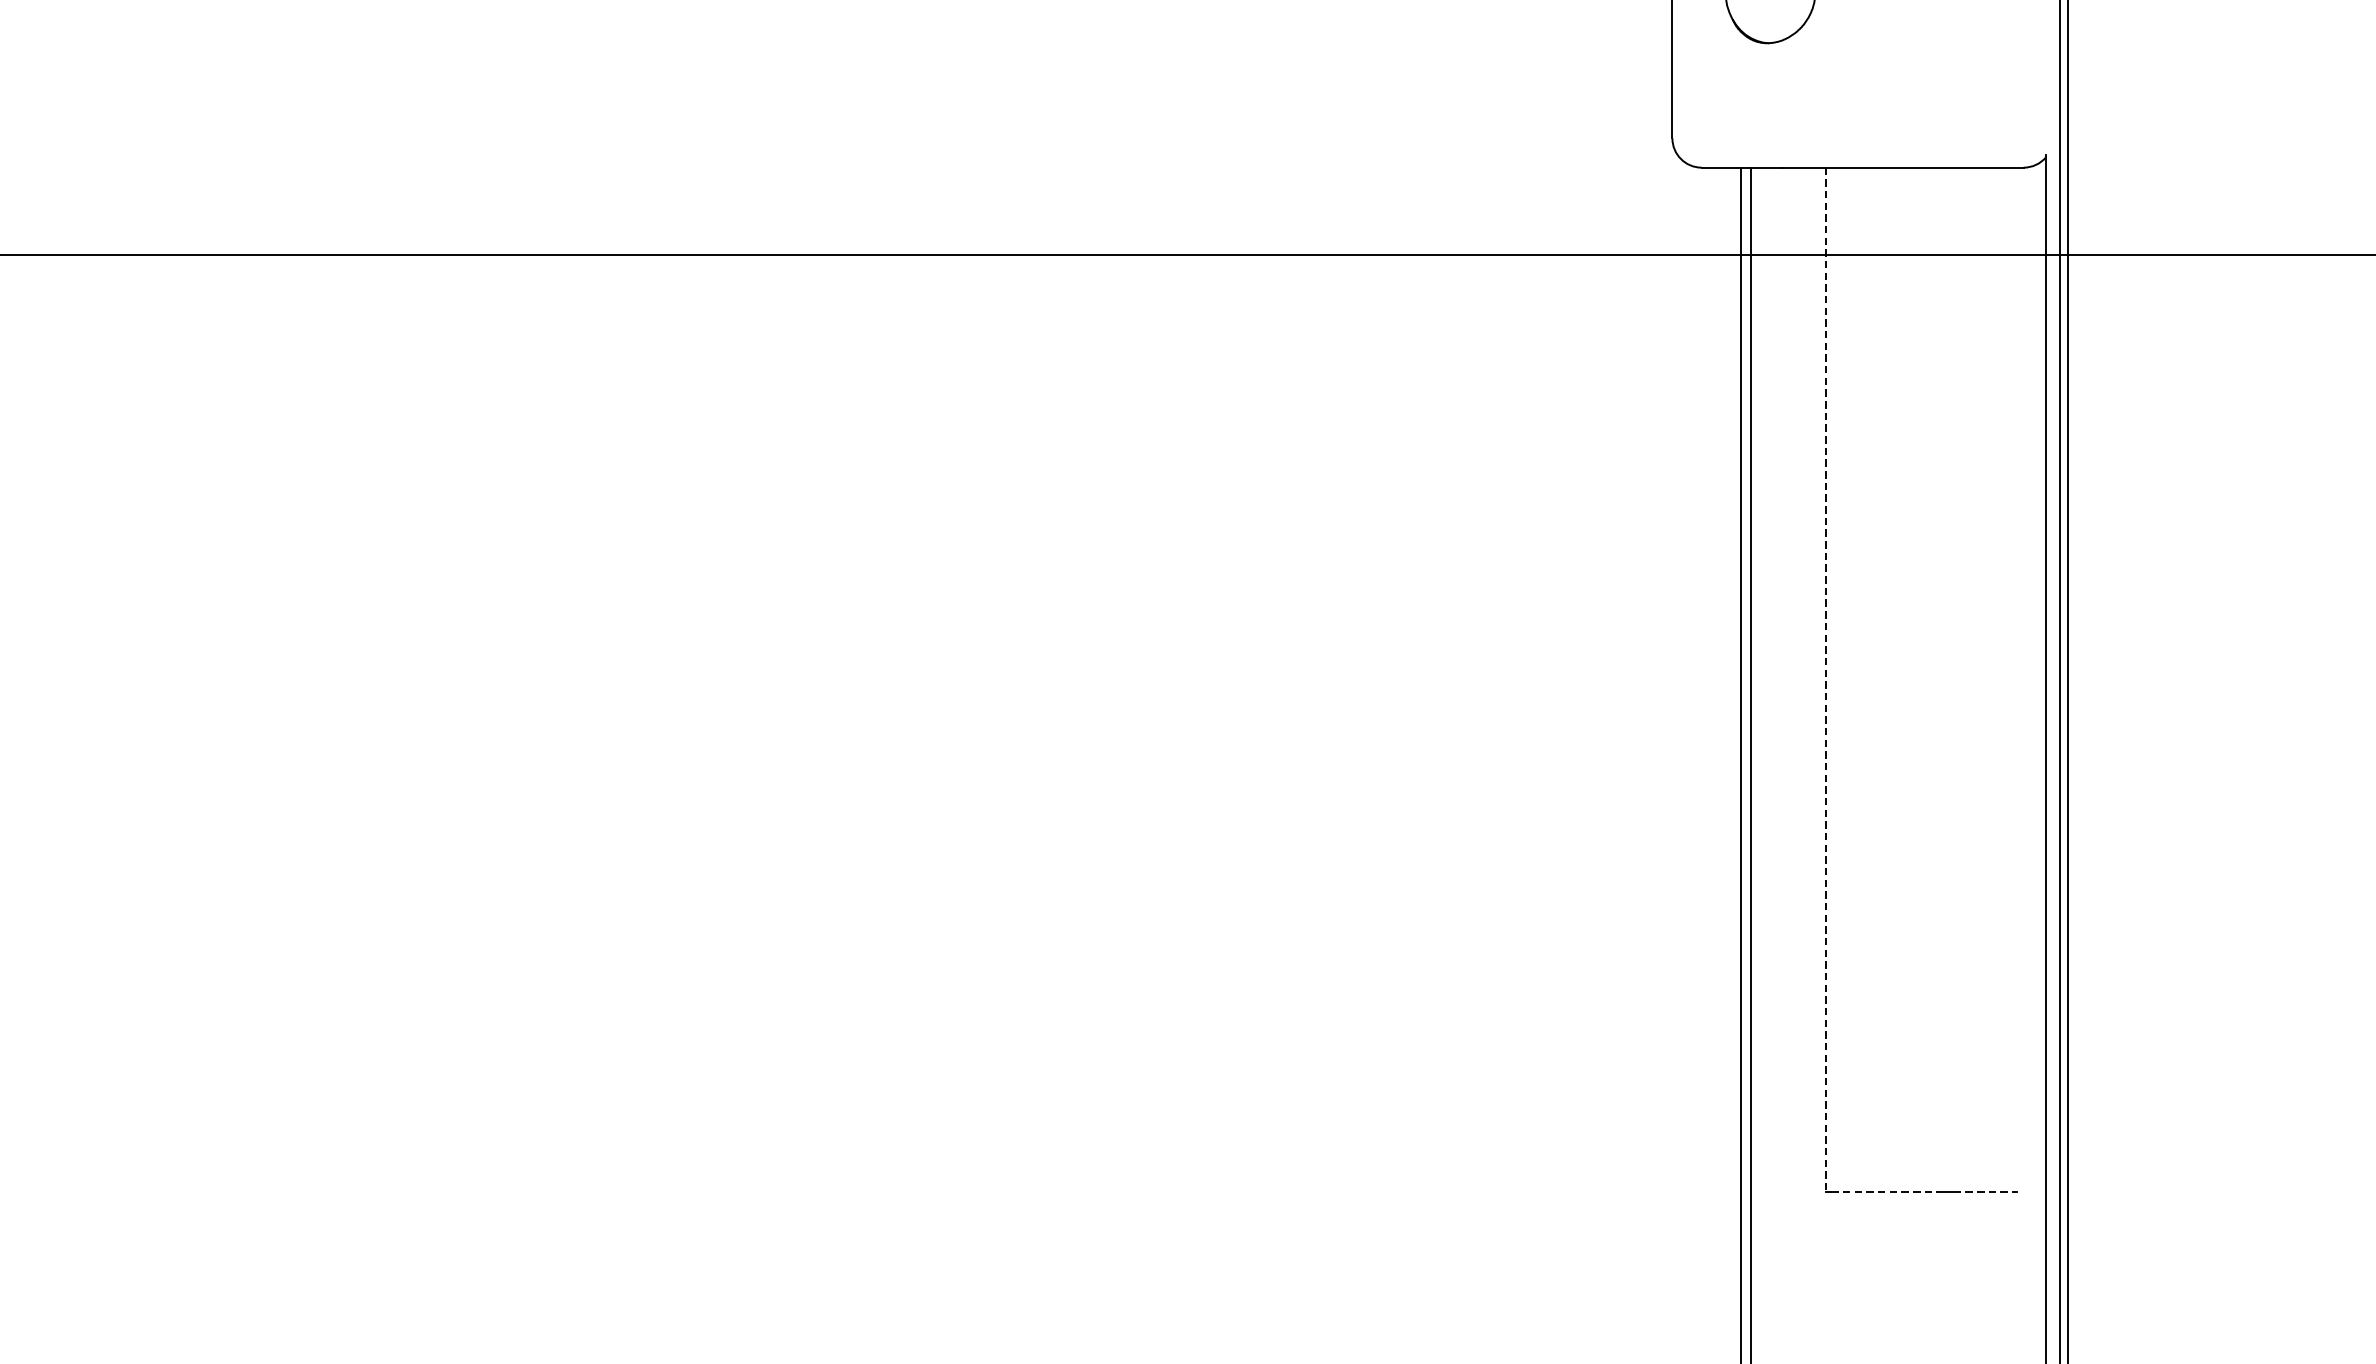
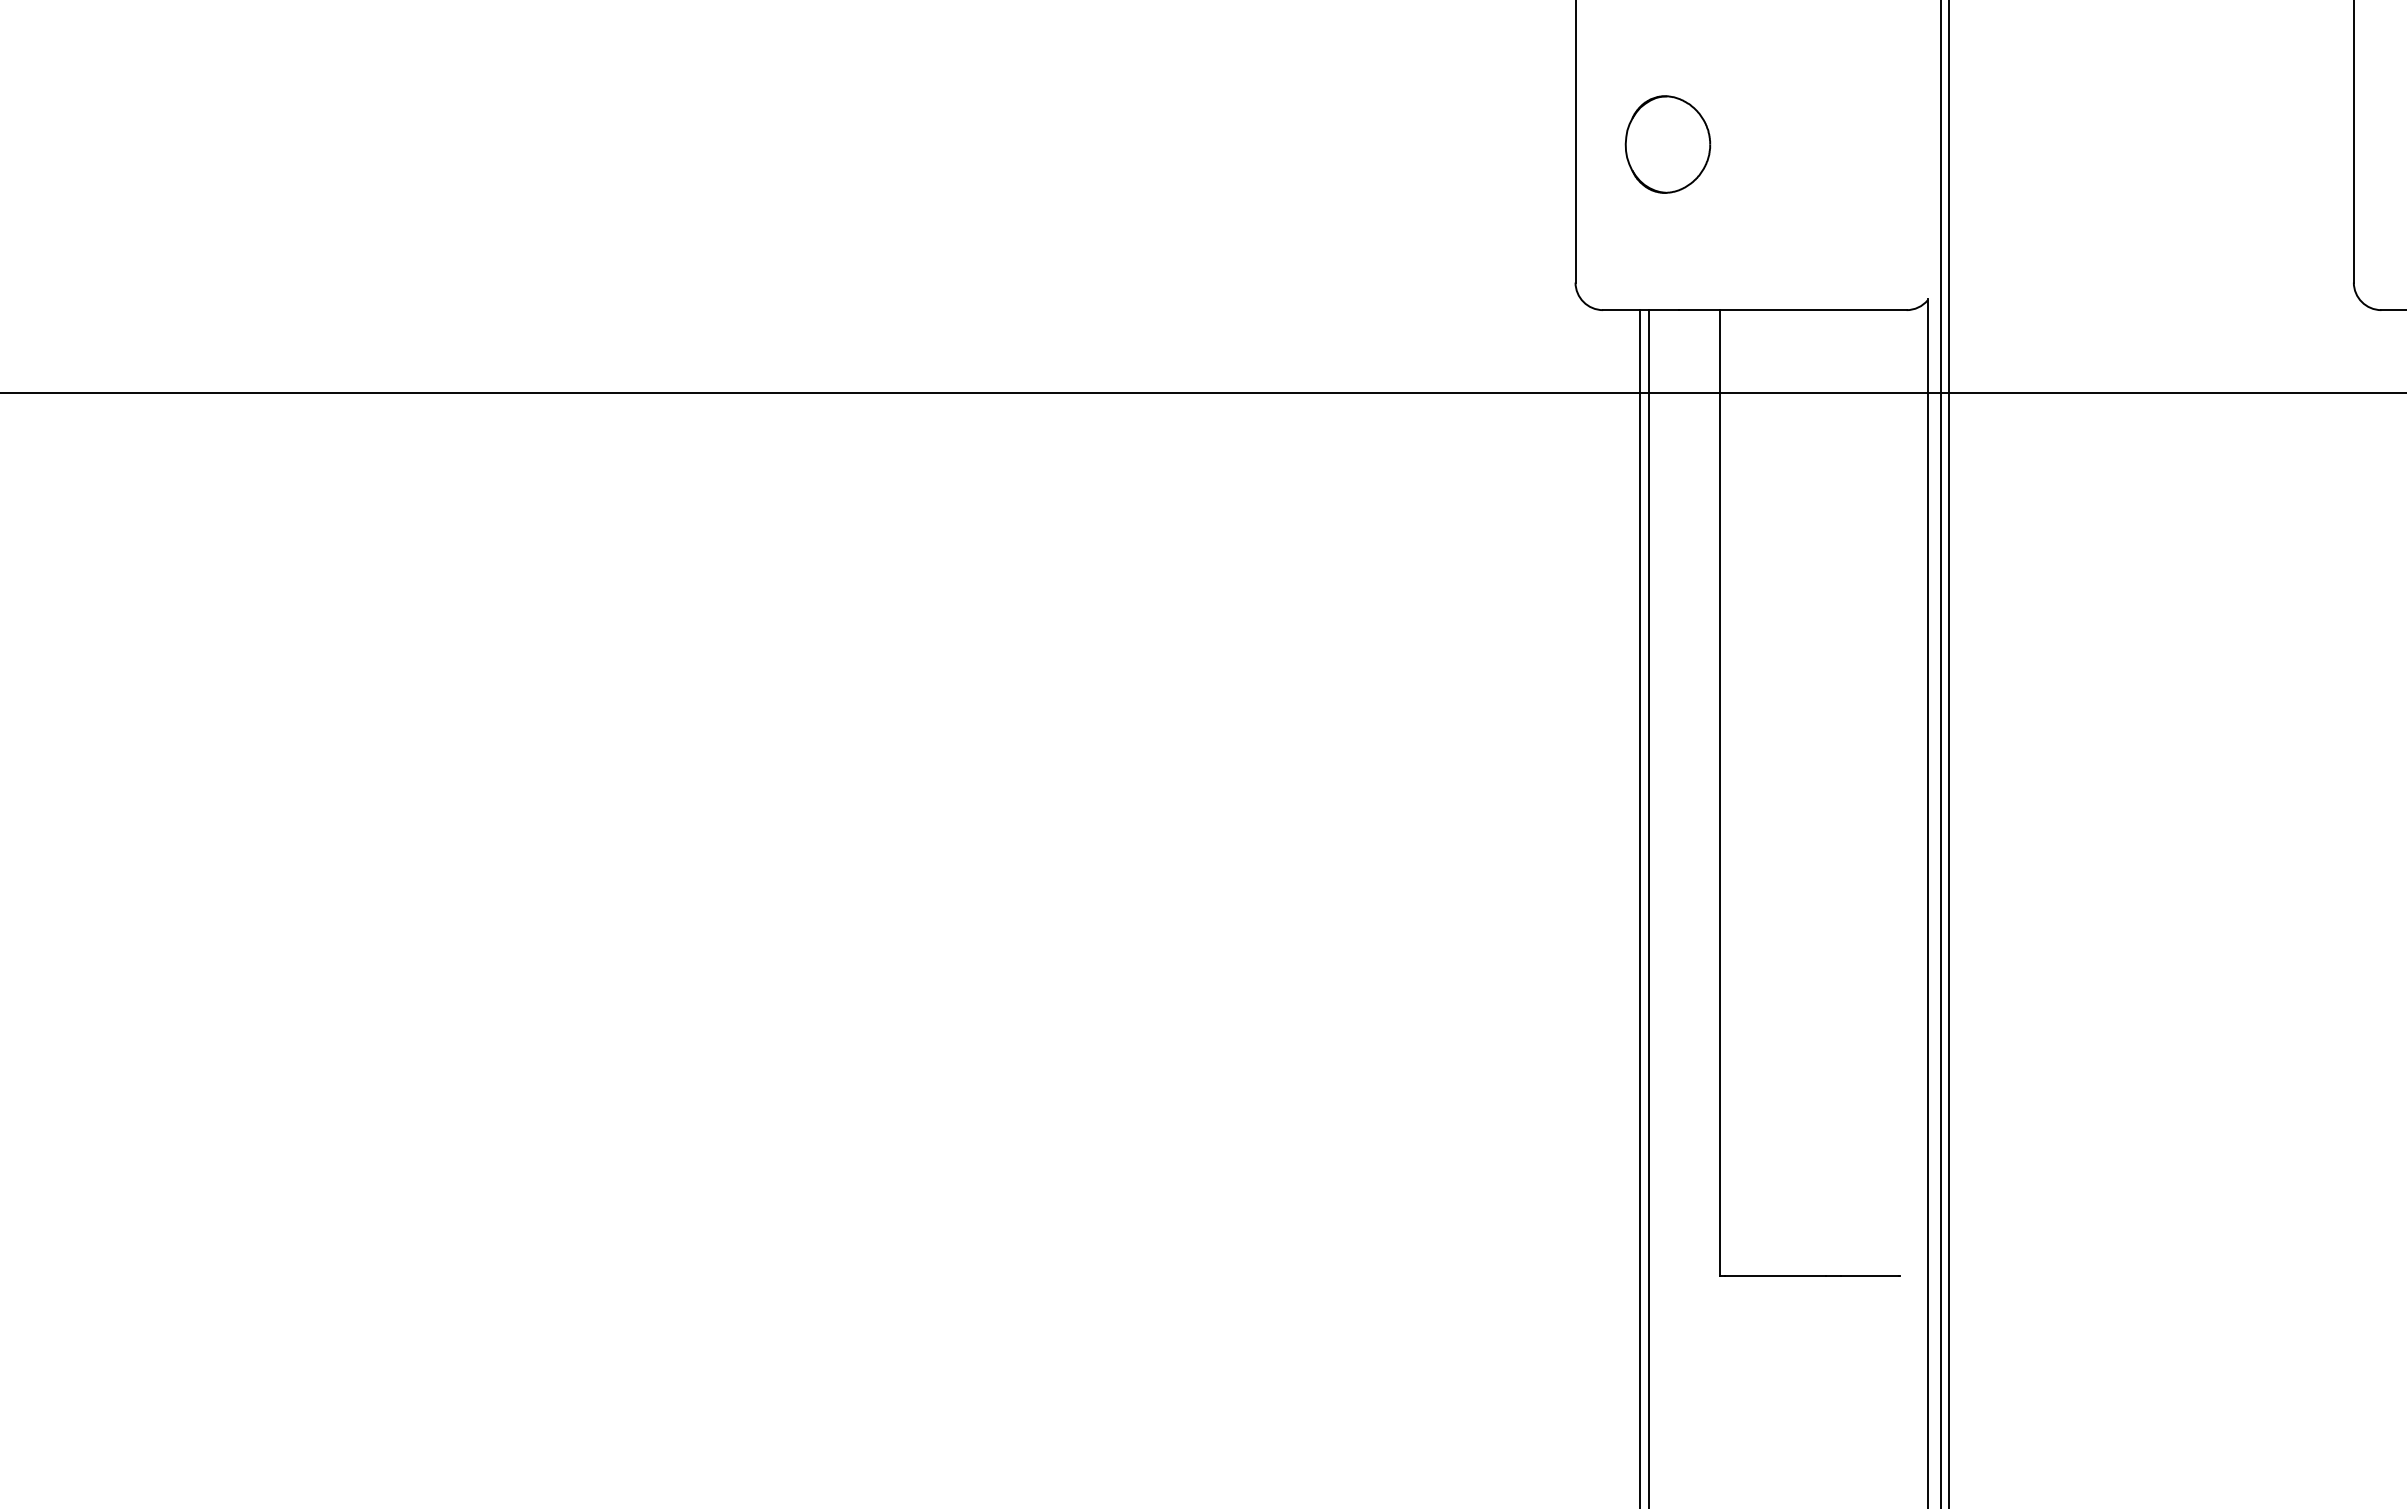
line: (1825, 679) -> (1719, 792), dashed -> solid
line: (1885, 1191) -> (1776, 1275), dashed -> solid
line: (1984, 1191) -> (1869, 1275), dashed -> solid

